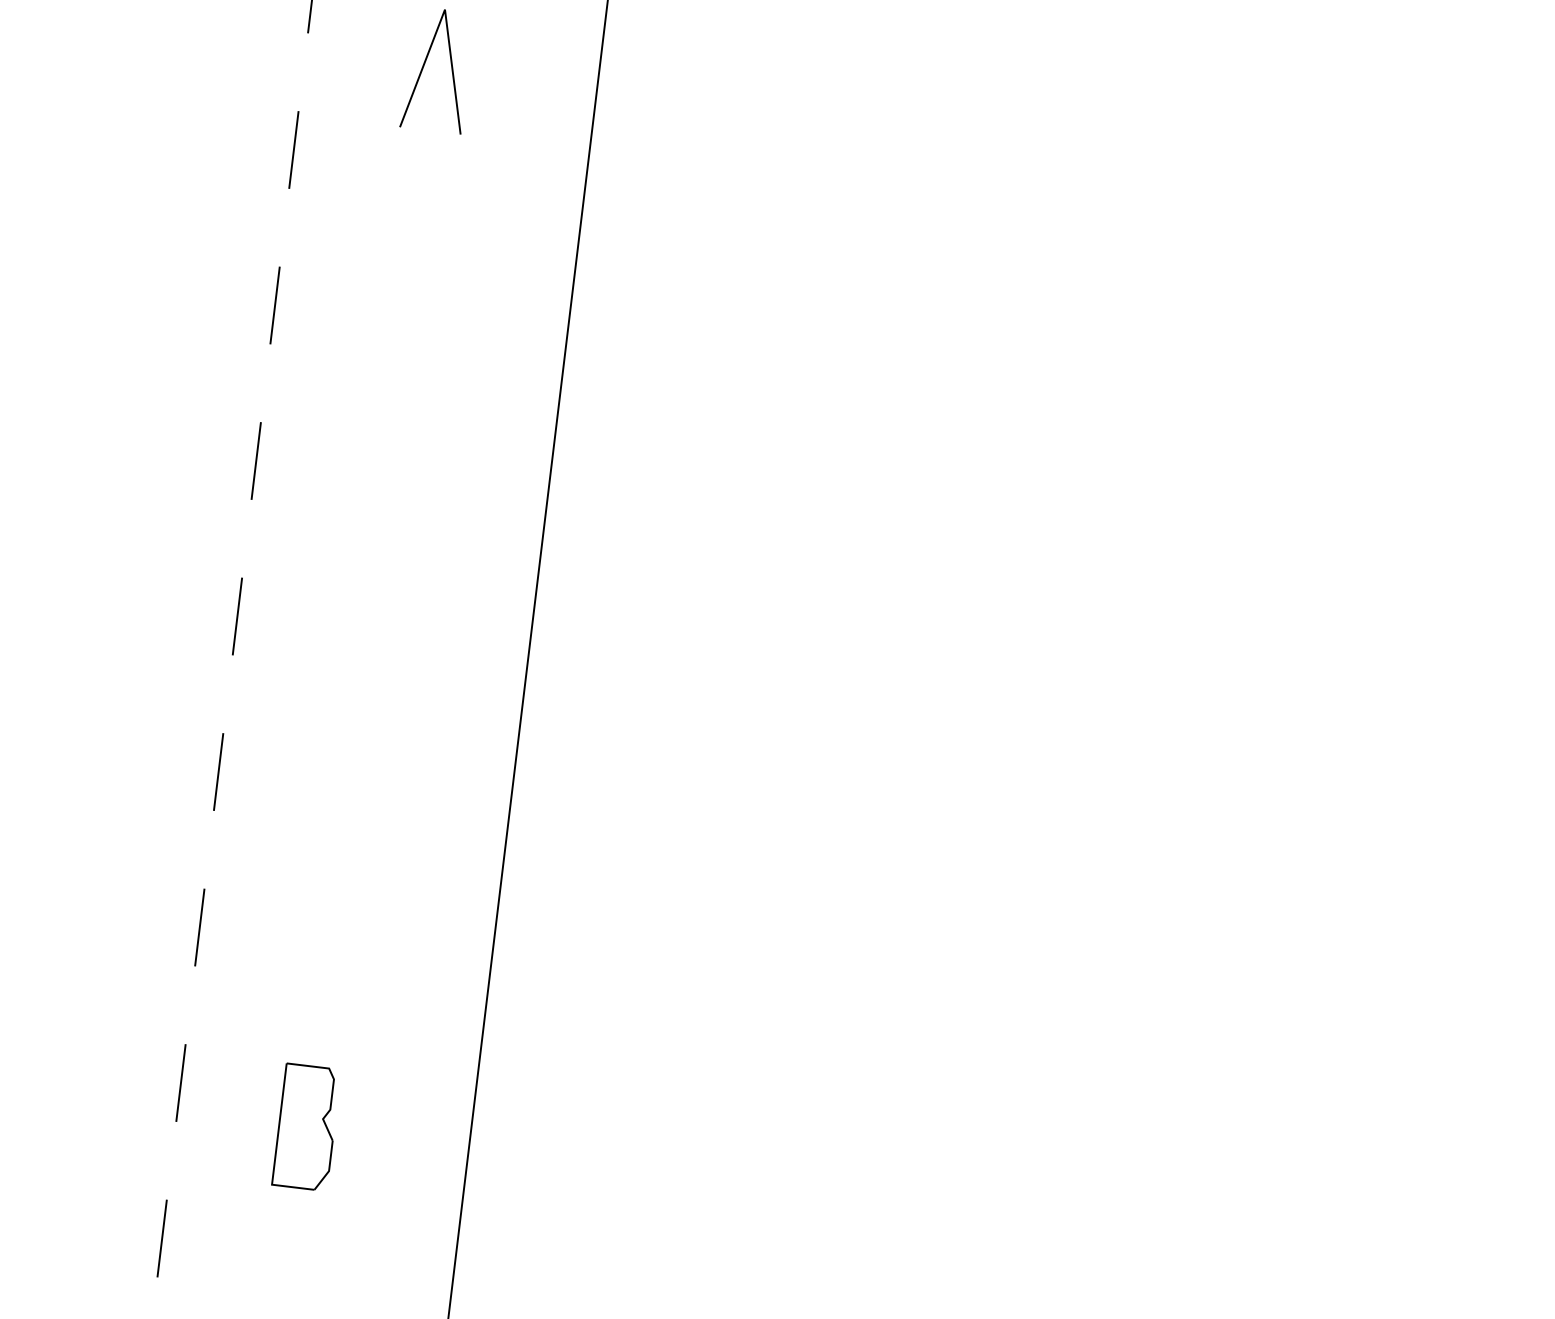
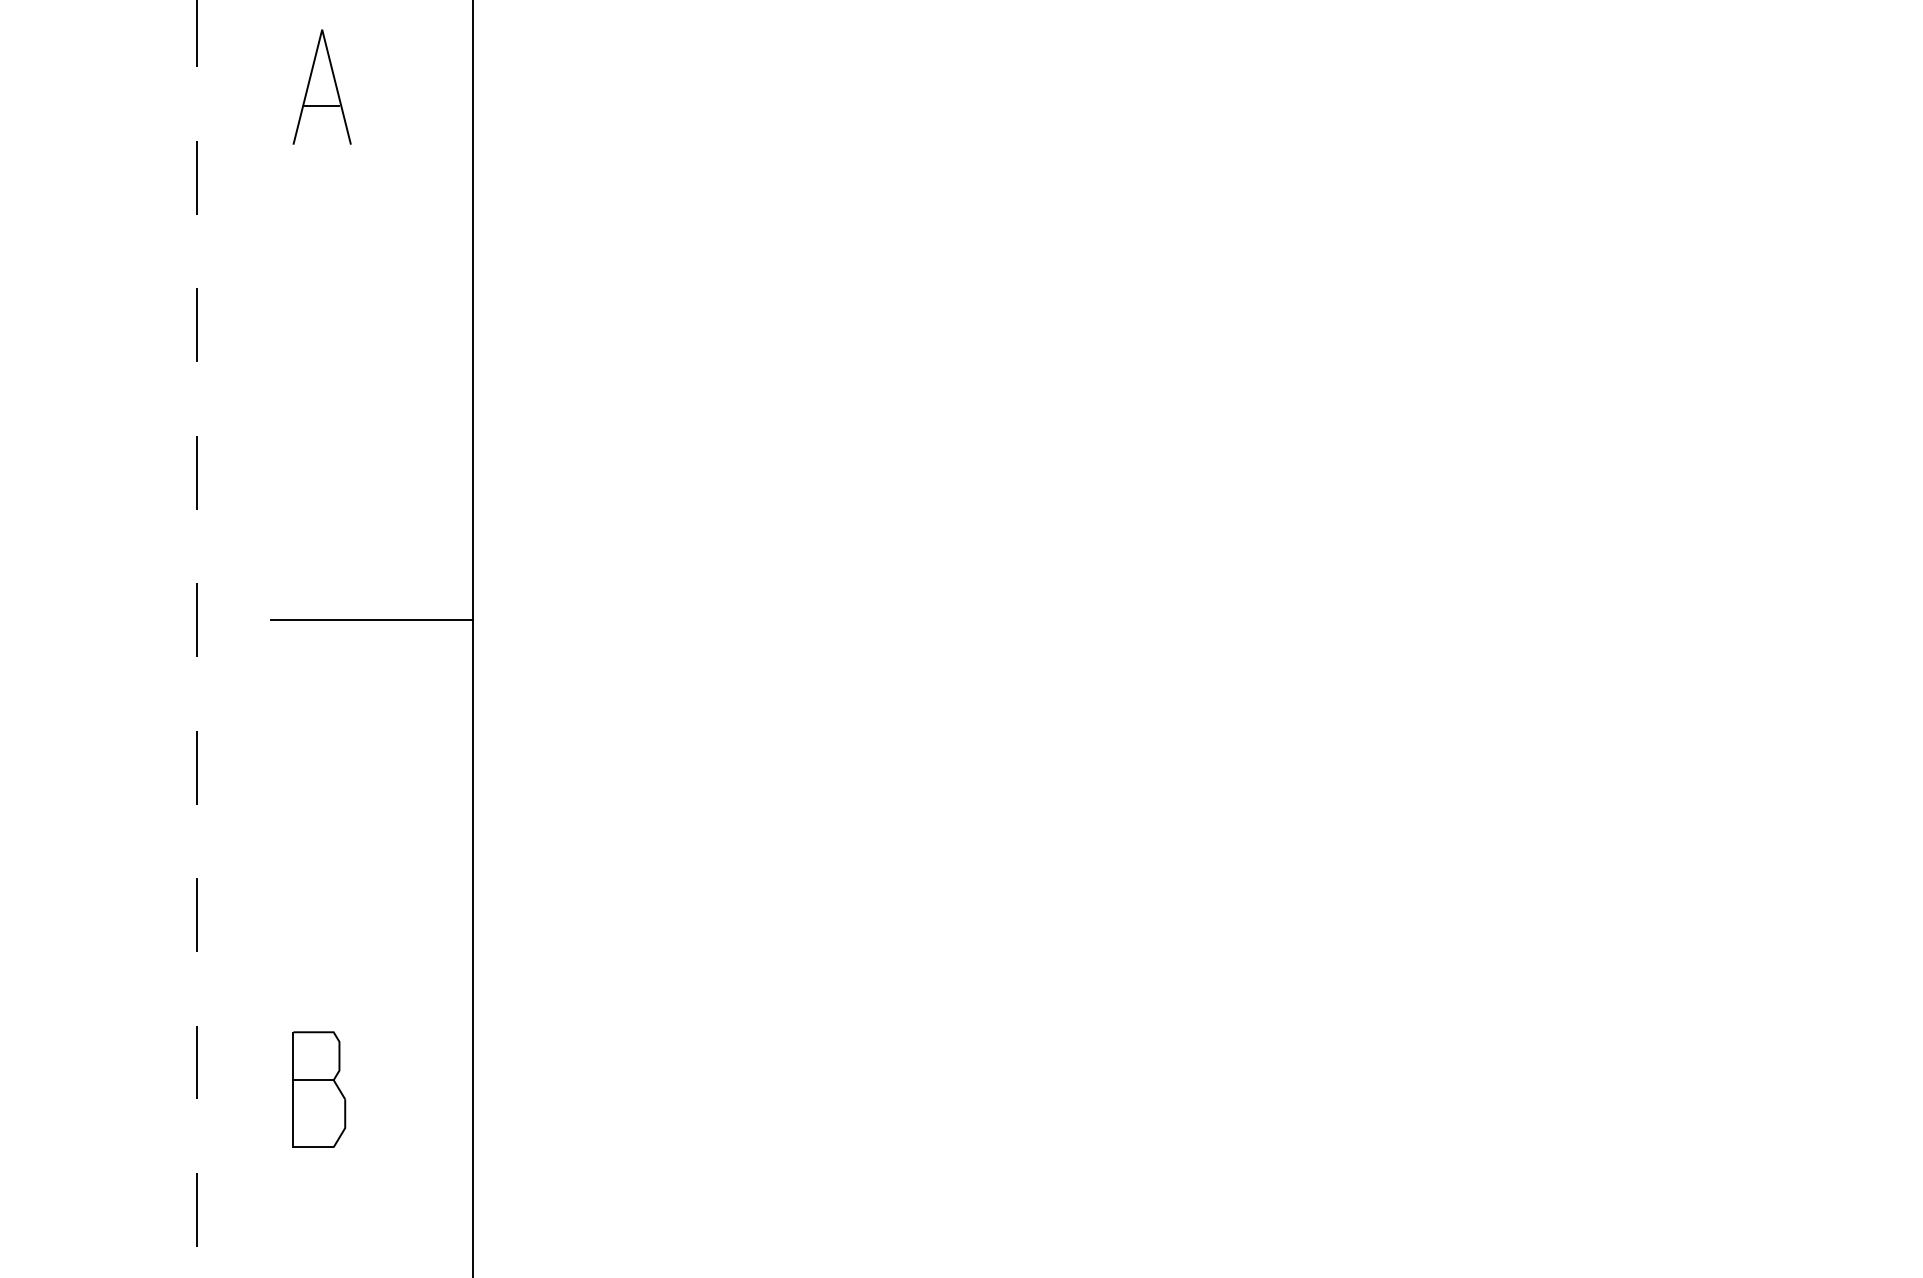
line: (434, 90) -> (321, 106), added
line: (421, 639) -> (371, 620), added
line: (301, 1116) -> (313, 1080), added

